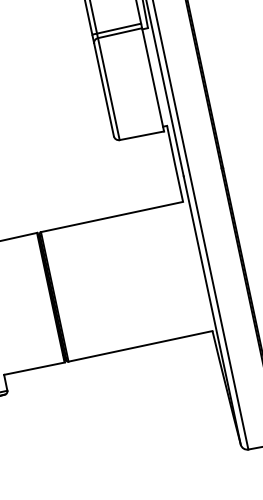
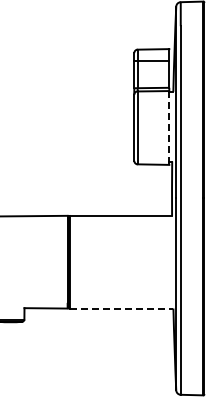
line: (153, 79) -> (169, 127), solid -> dashed
line: (141, 346) -> (122, 308), solid -> dashed

